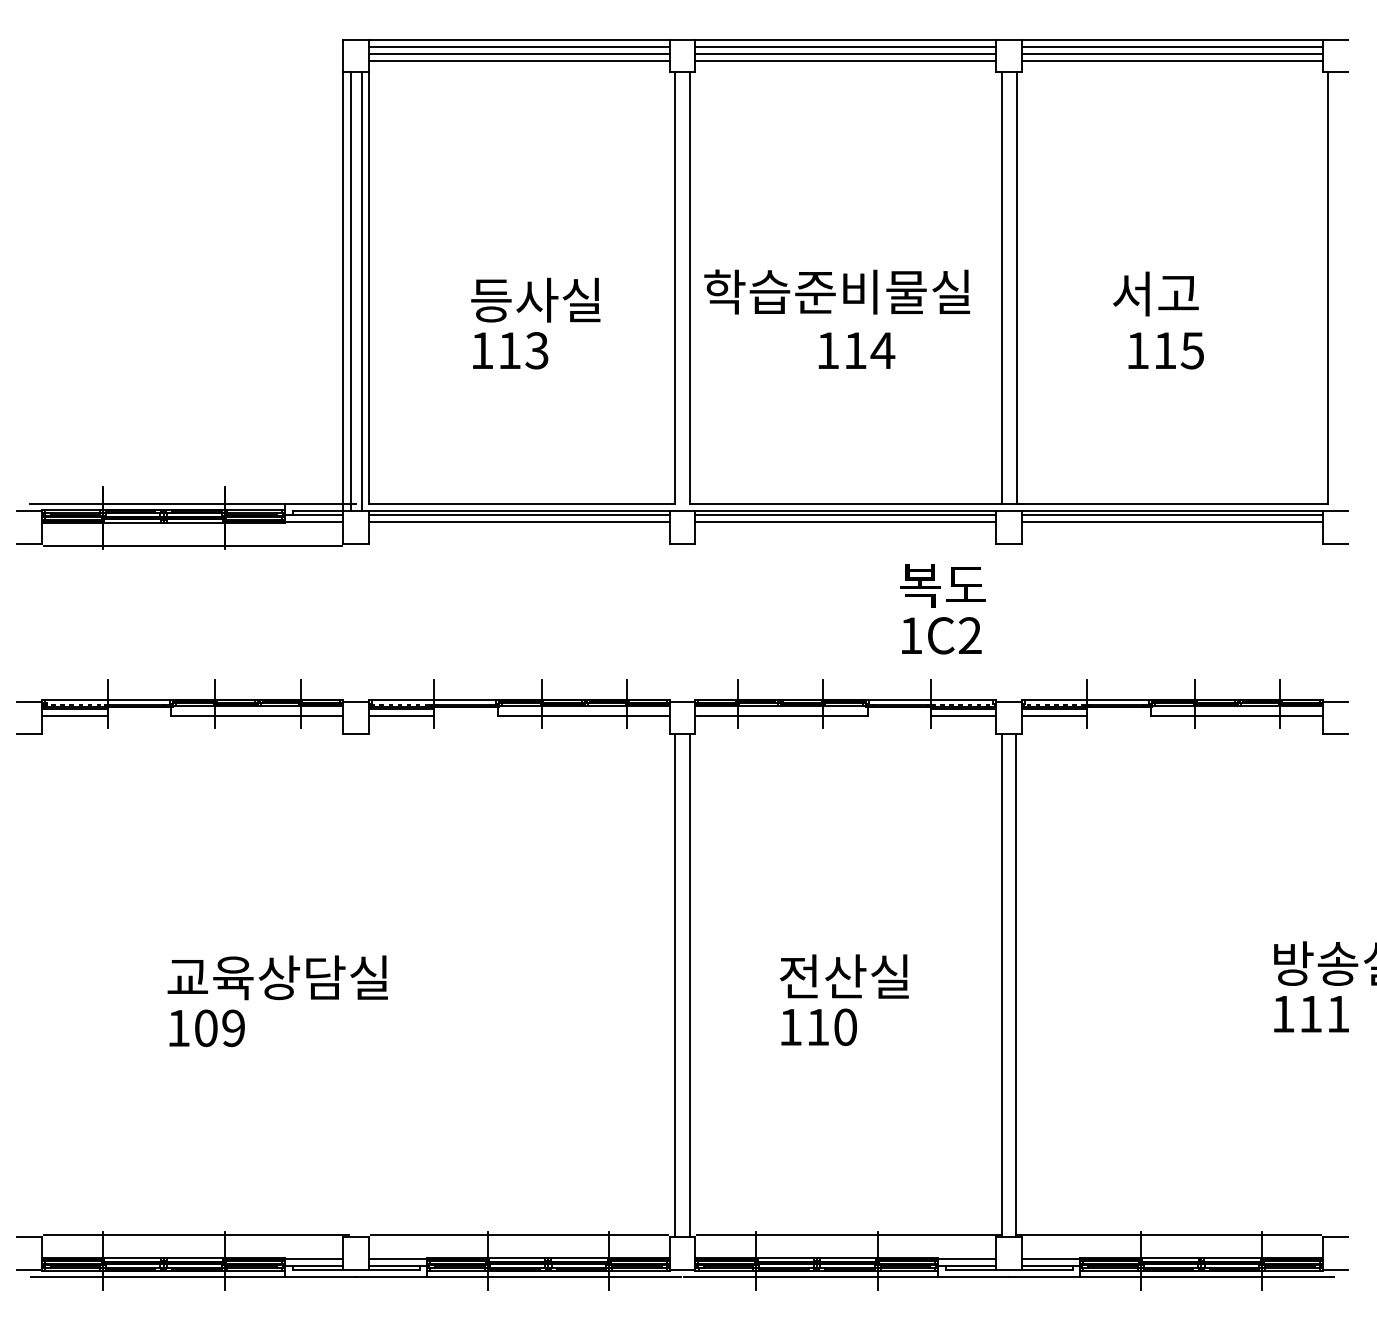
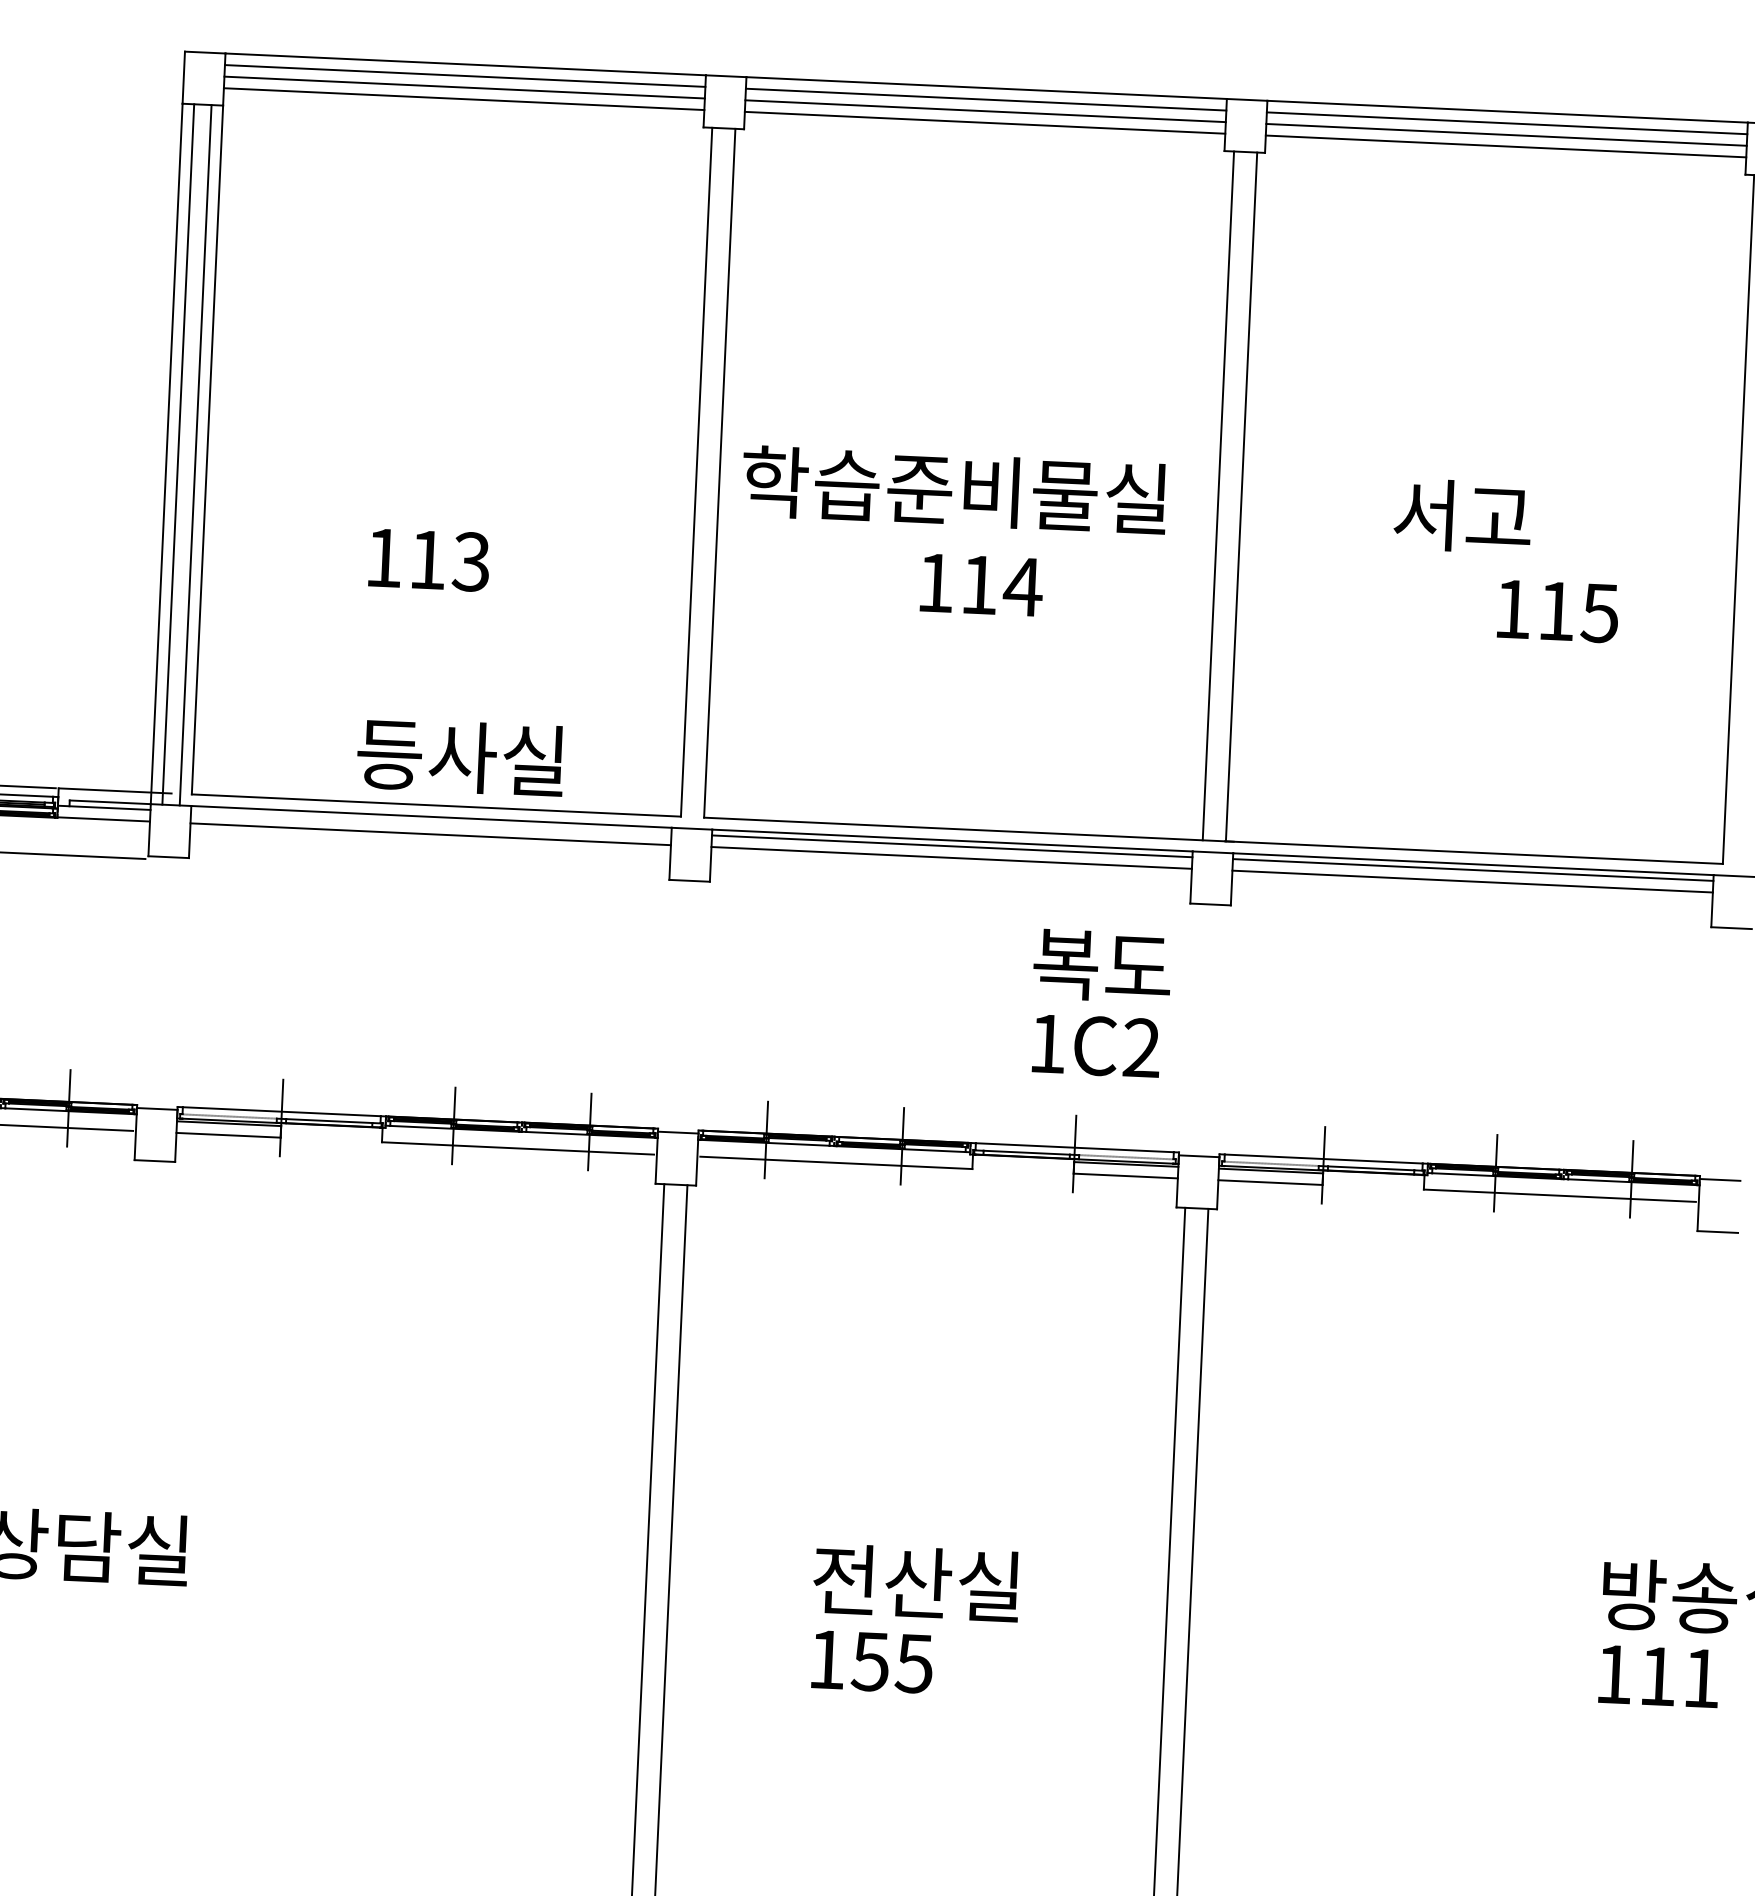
text: (535, 299) -> (460, 756), moved
text: (1165, 350) -> (1557, 610), moved
line: (518, 514) -> (429, 821), removed
text: (831, 1027) -> (892, 1662), 110 -> 155

